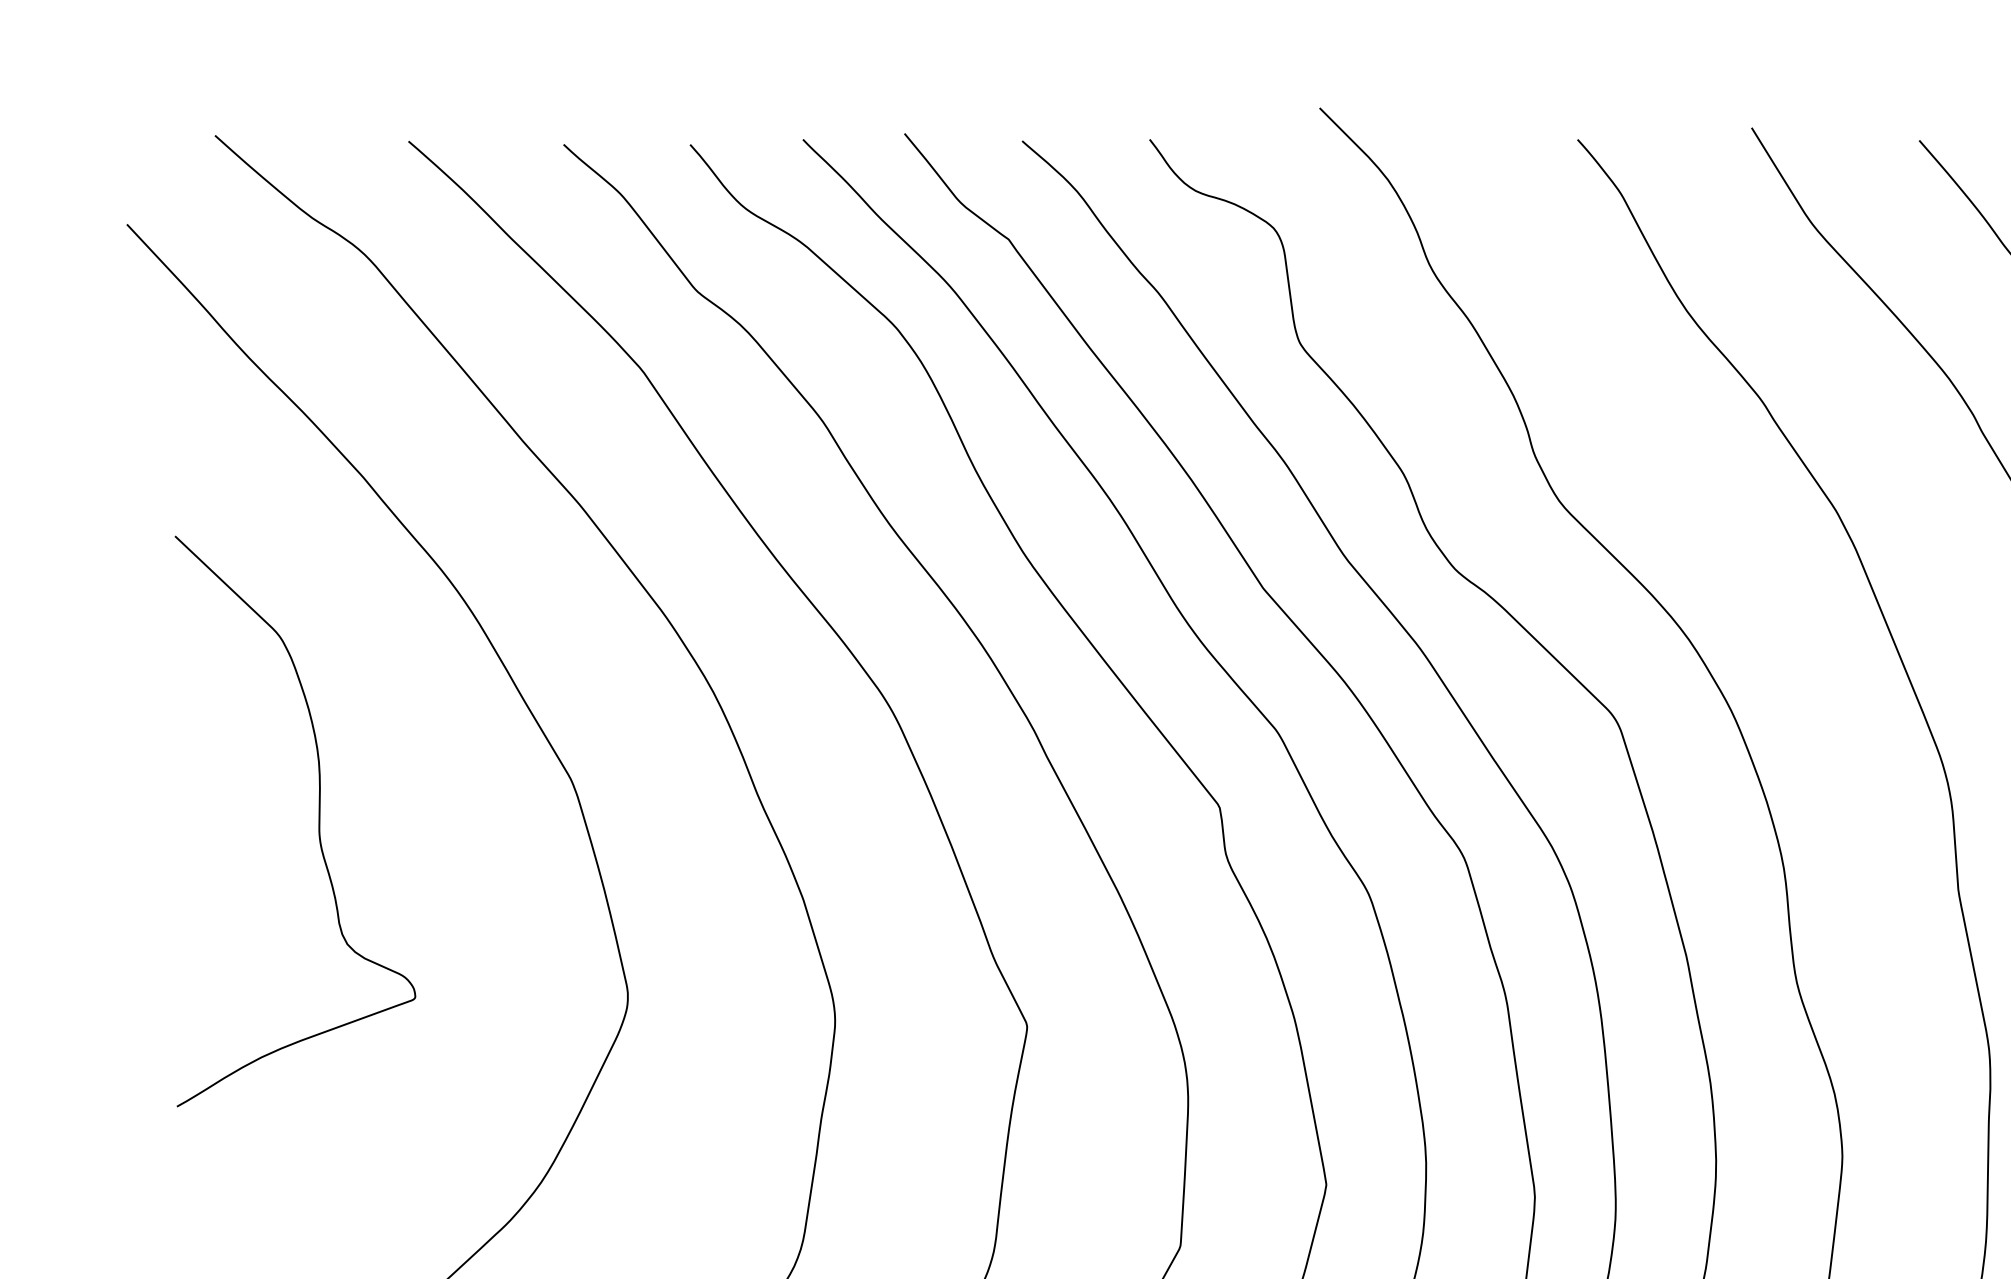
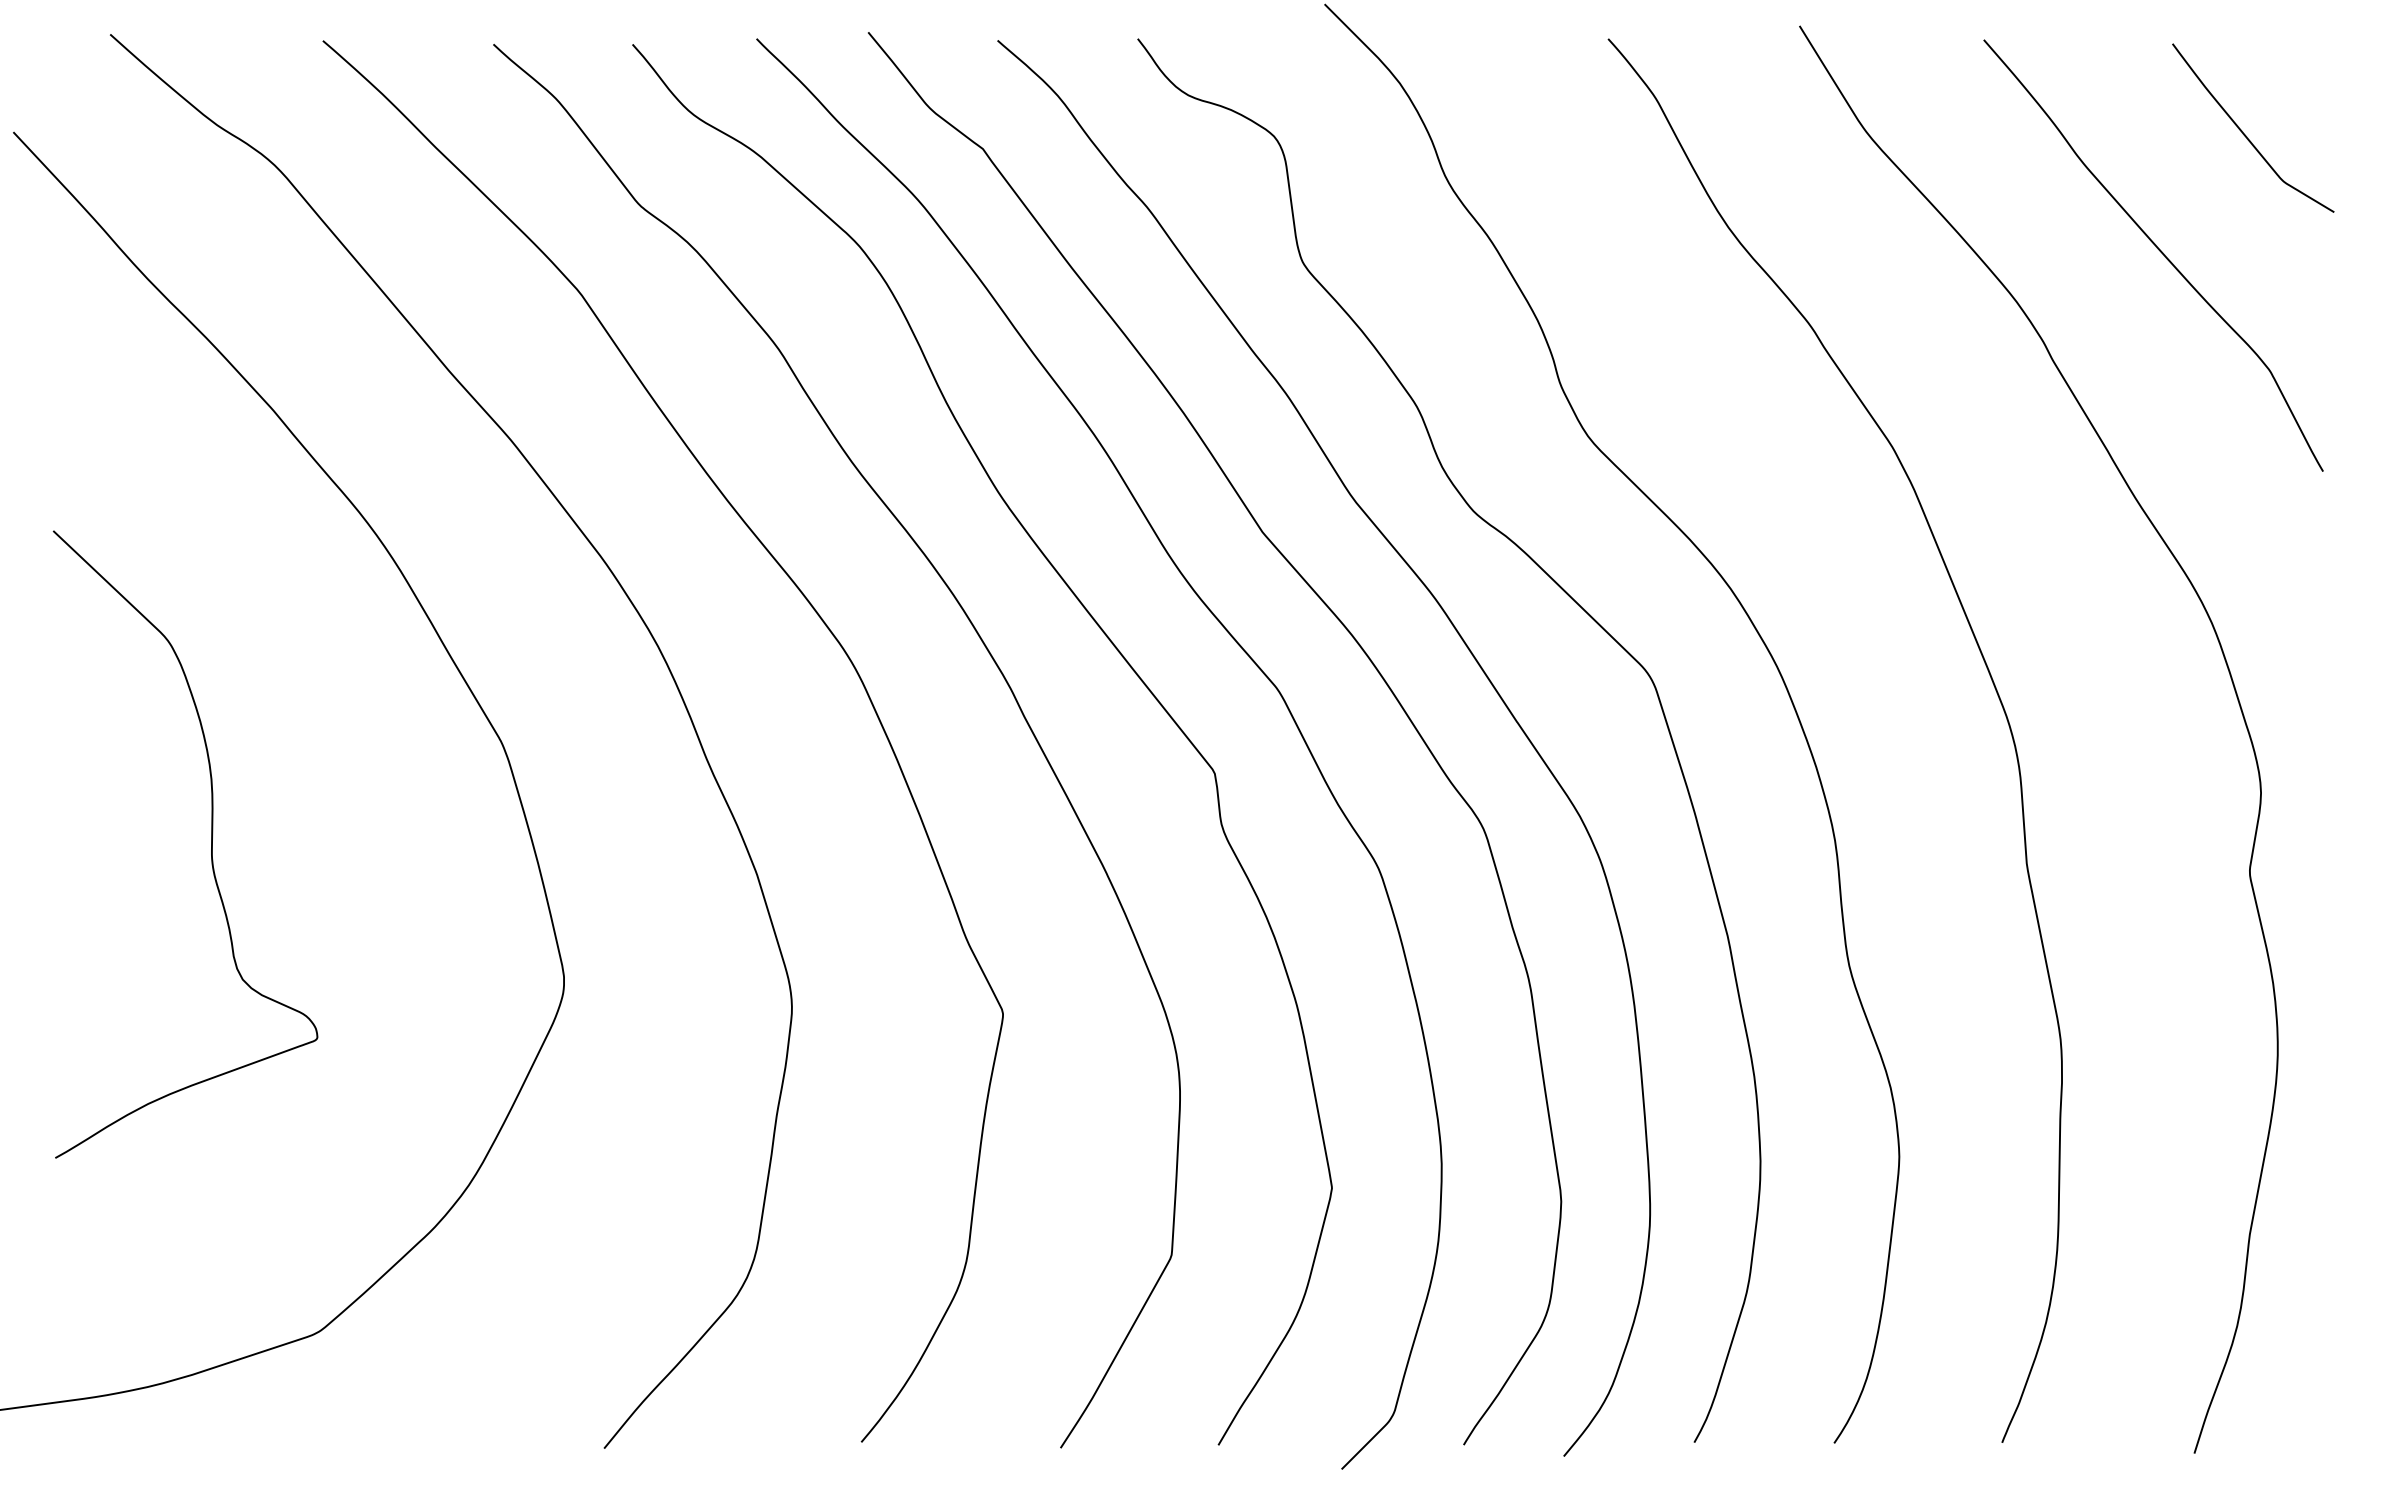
curve: (318, 821) -> (211, 844), moved

